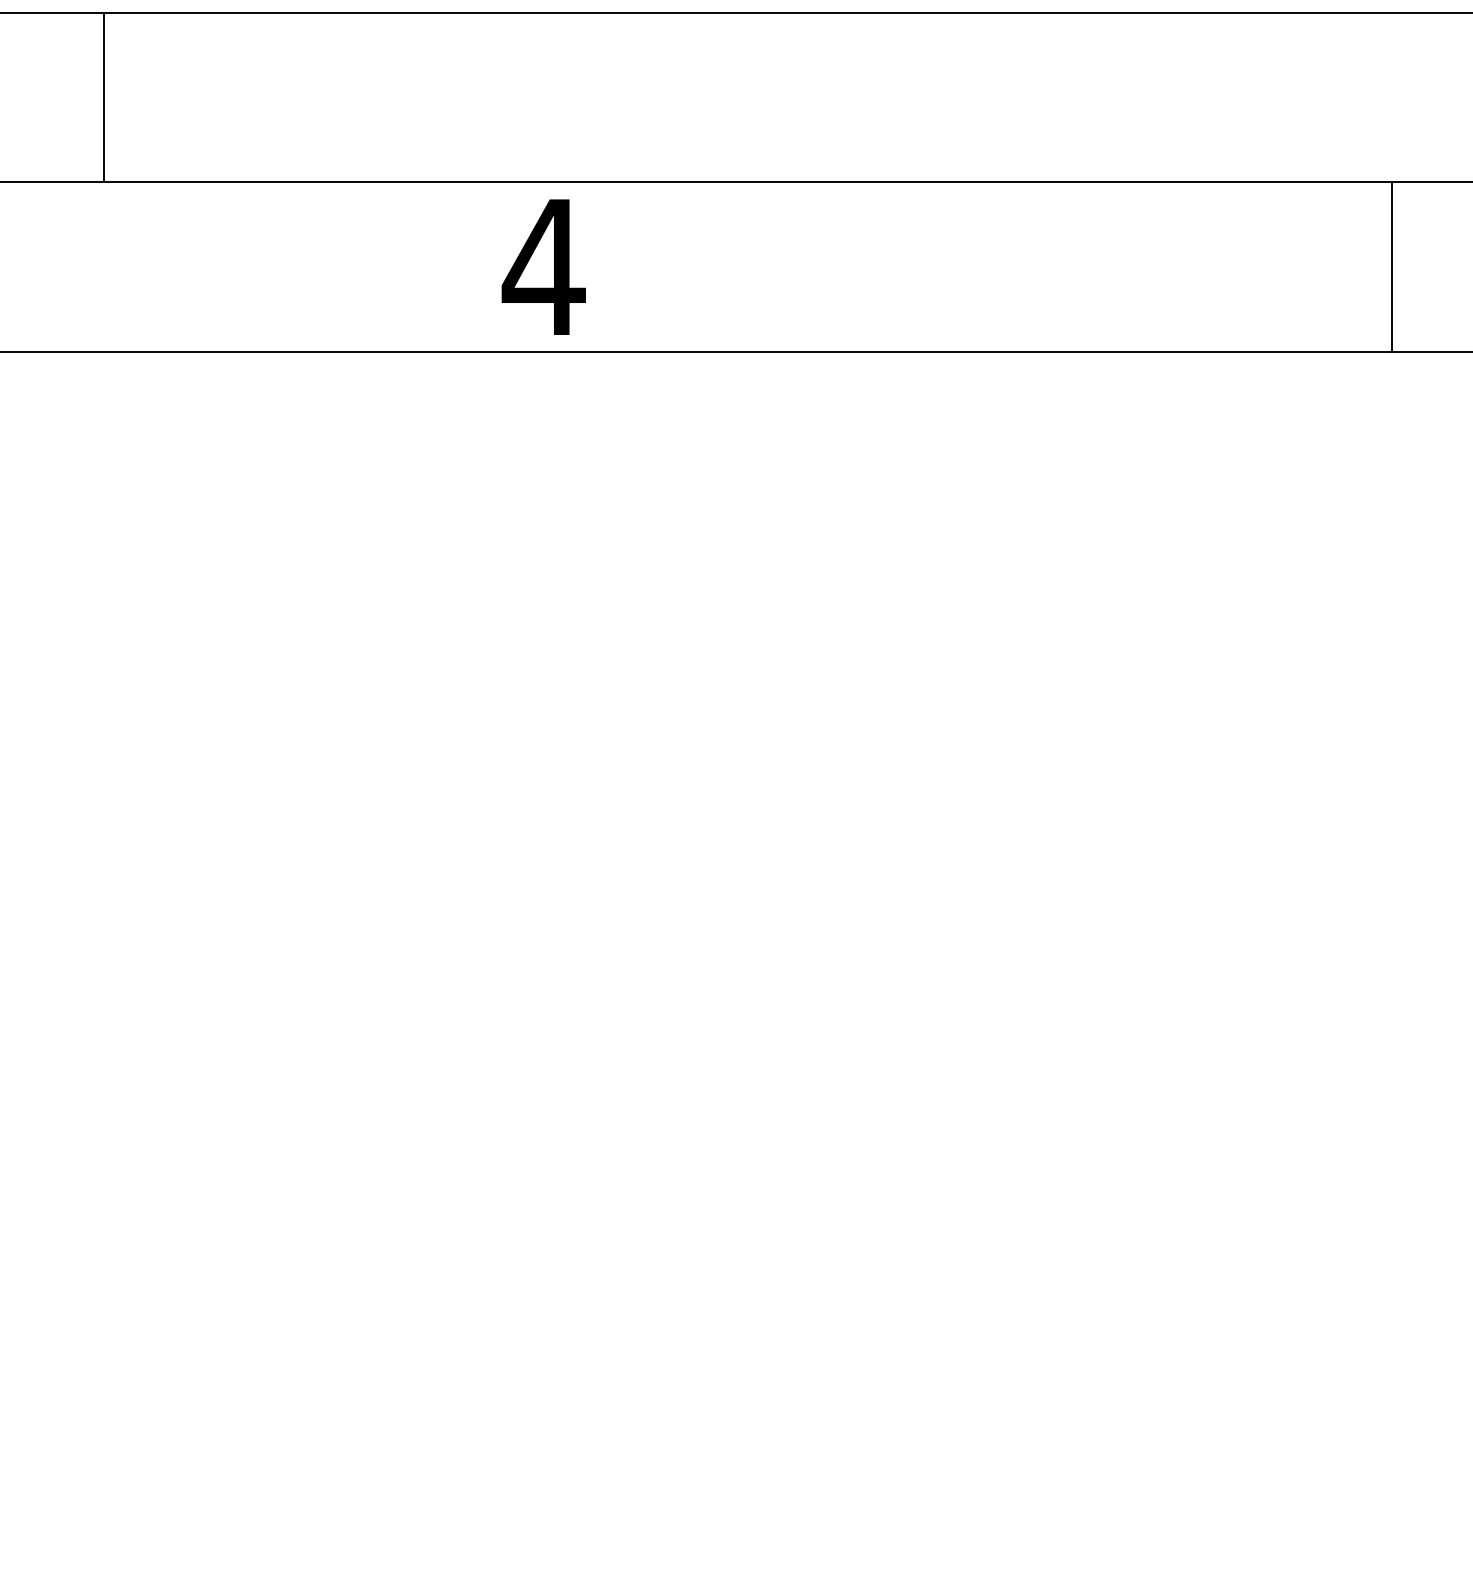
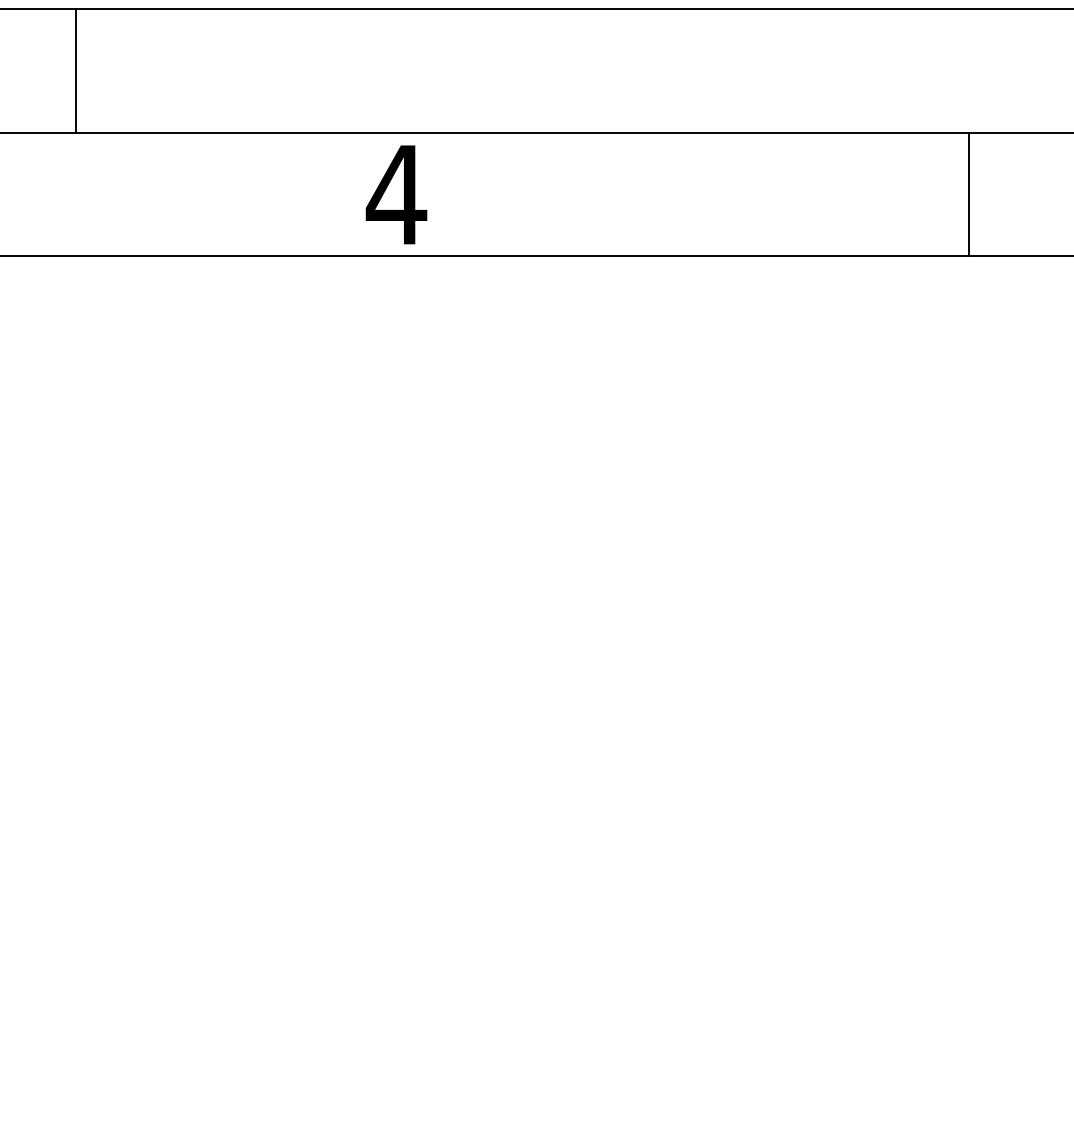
line: (1392, 266) -> (969, 194), moved

